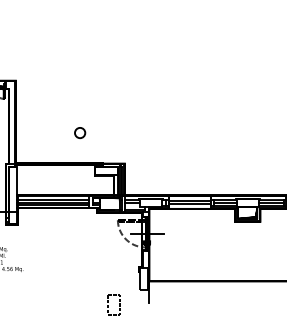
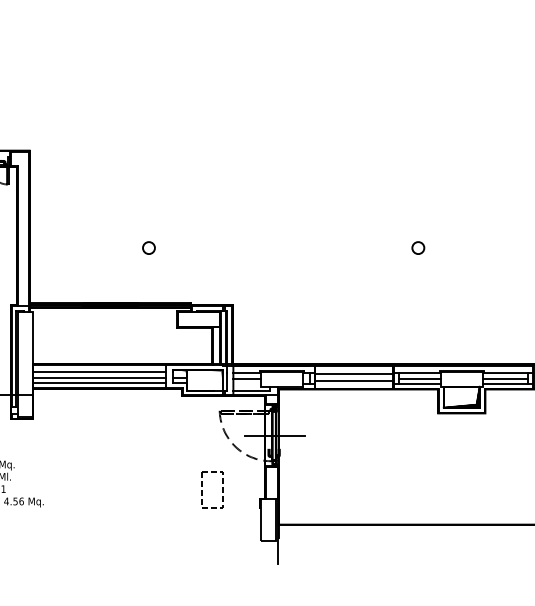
circle: (79, 132) -> (148, 247), size x0.62
circle: (224, 132) -> (418, 247), added
part: (113, 304) -> (211, 489), moved

